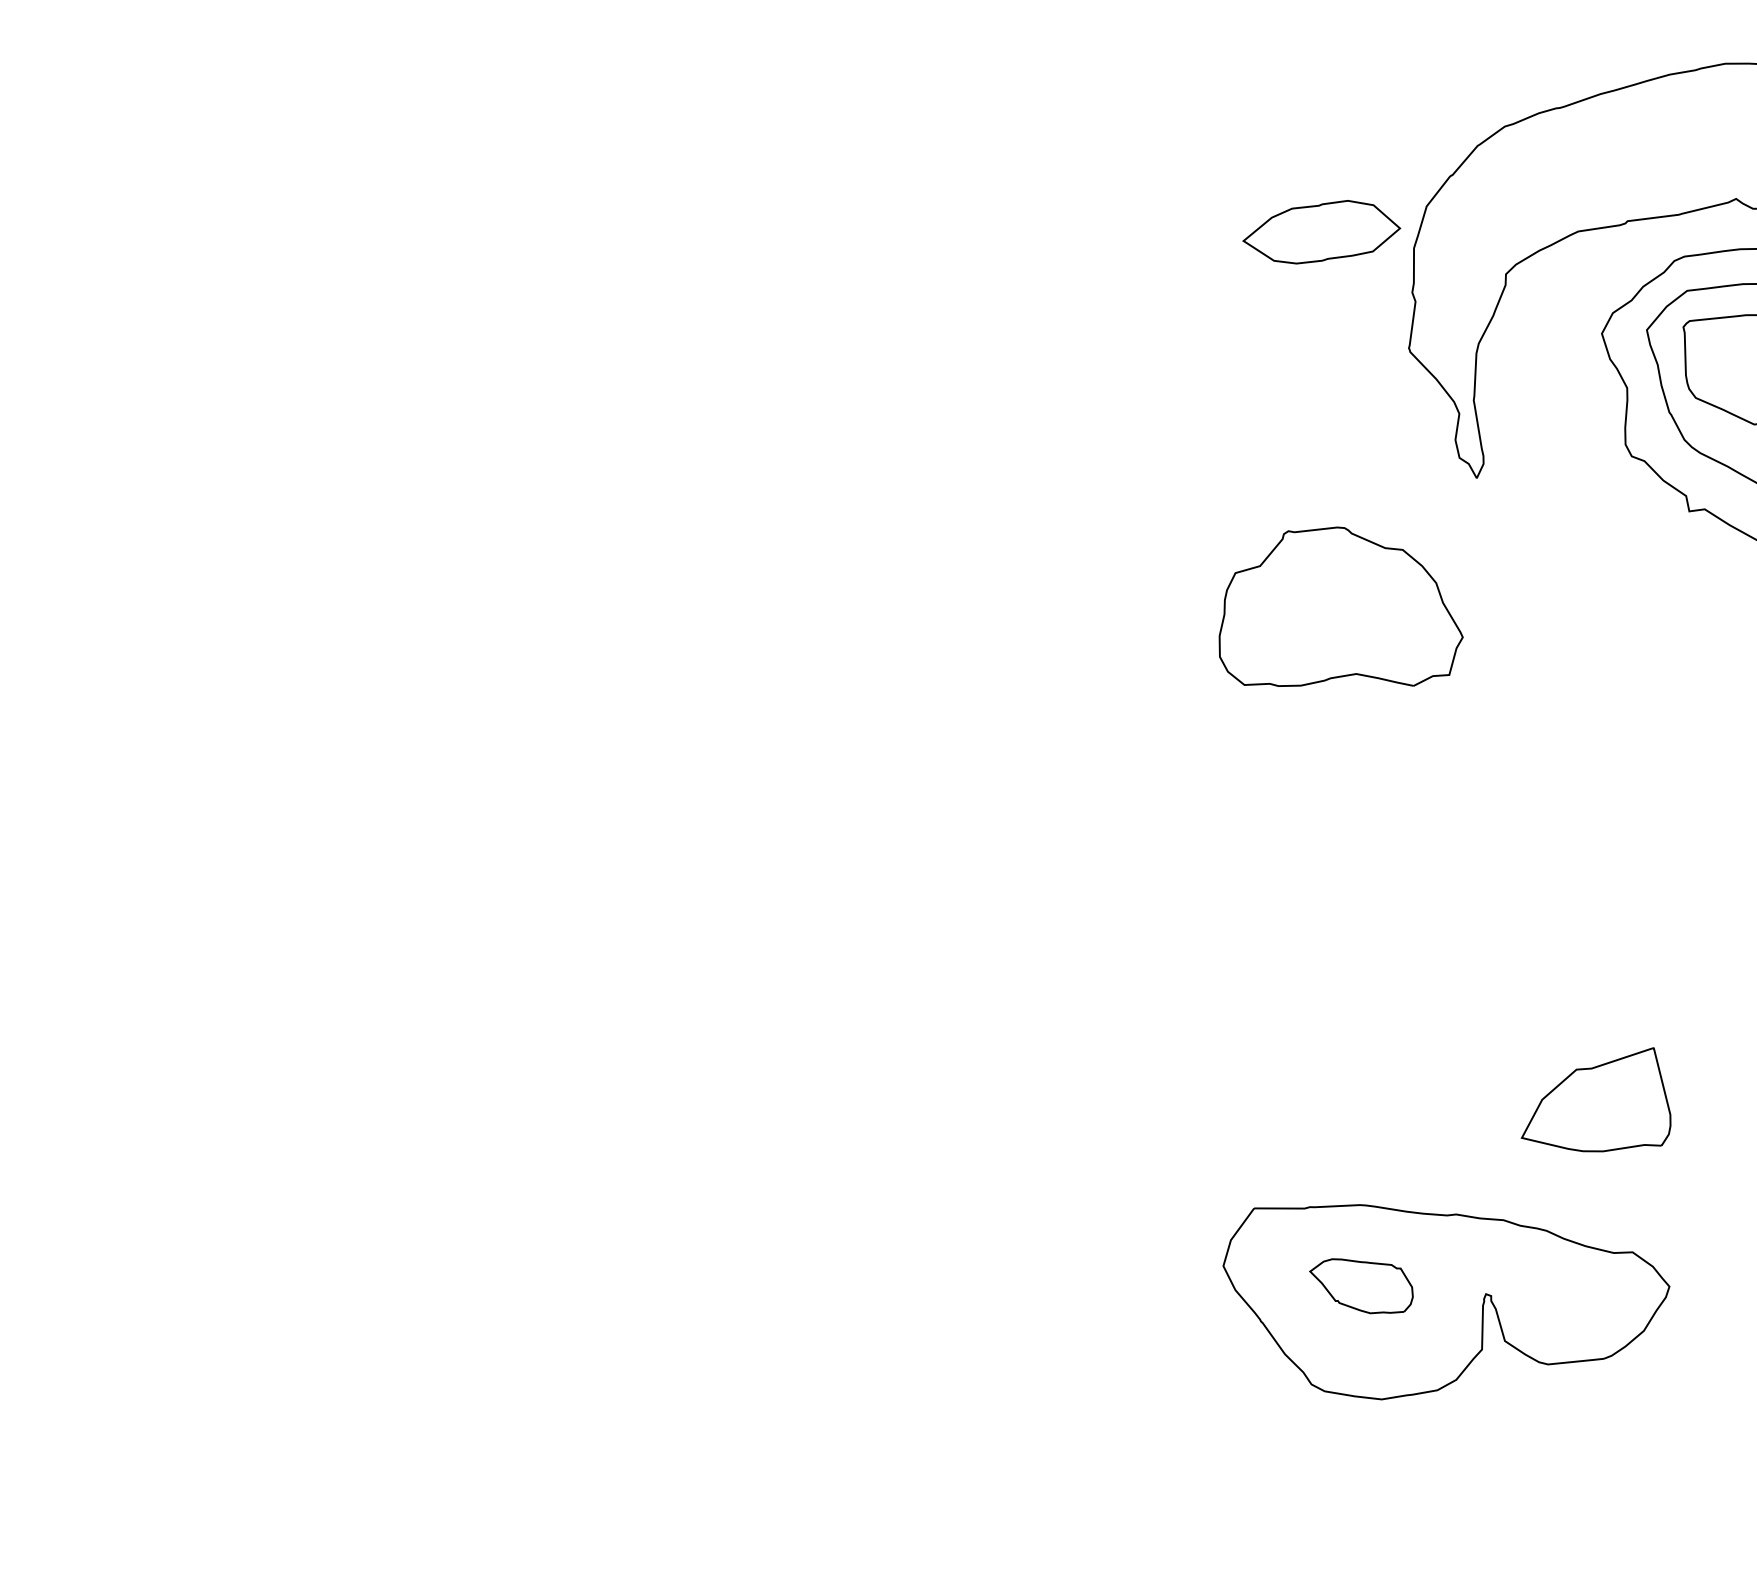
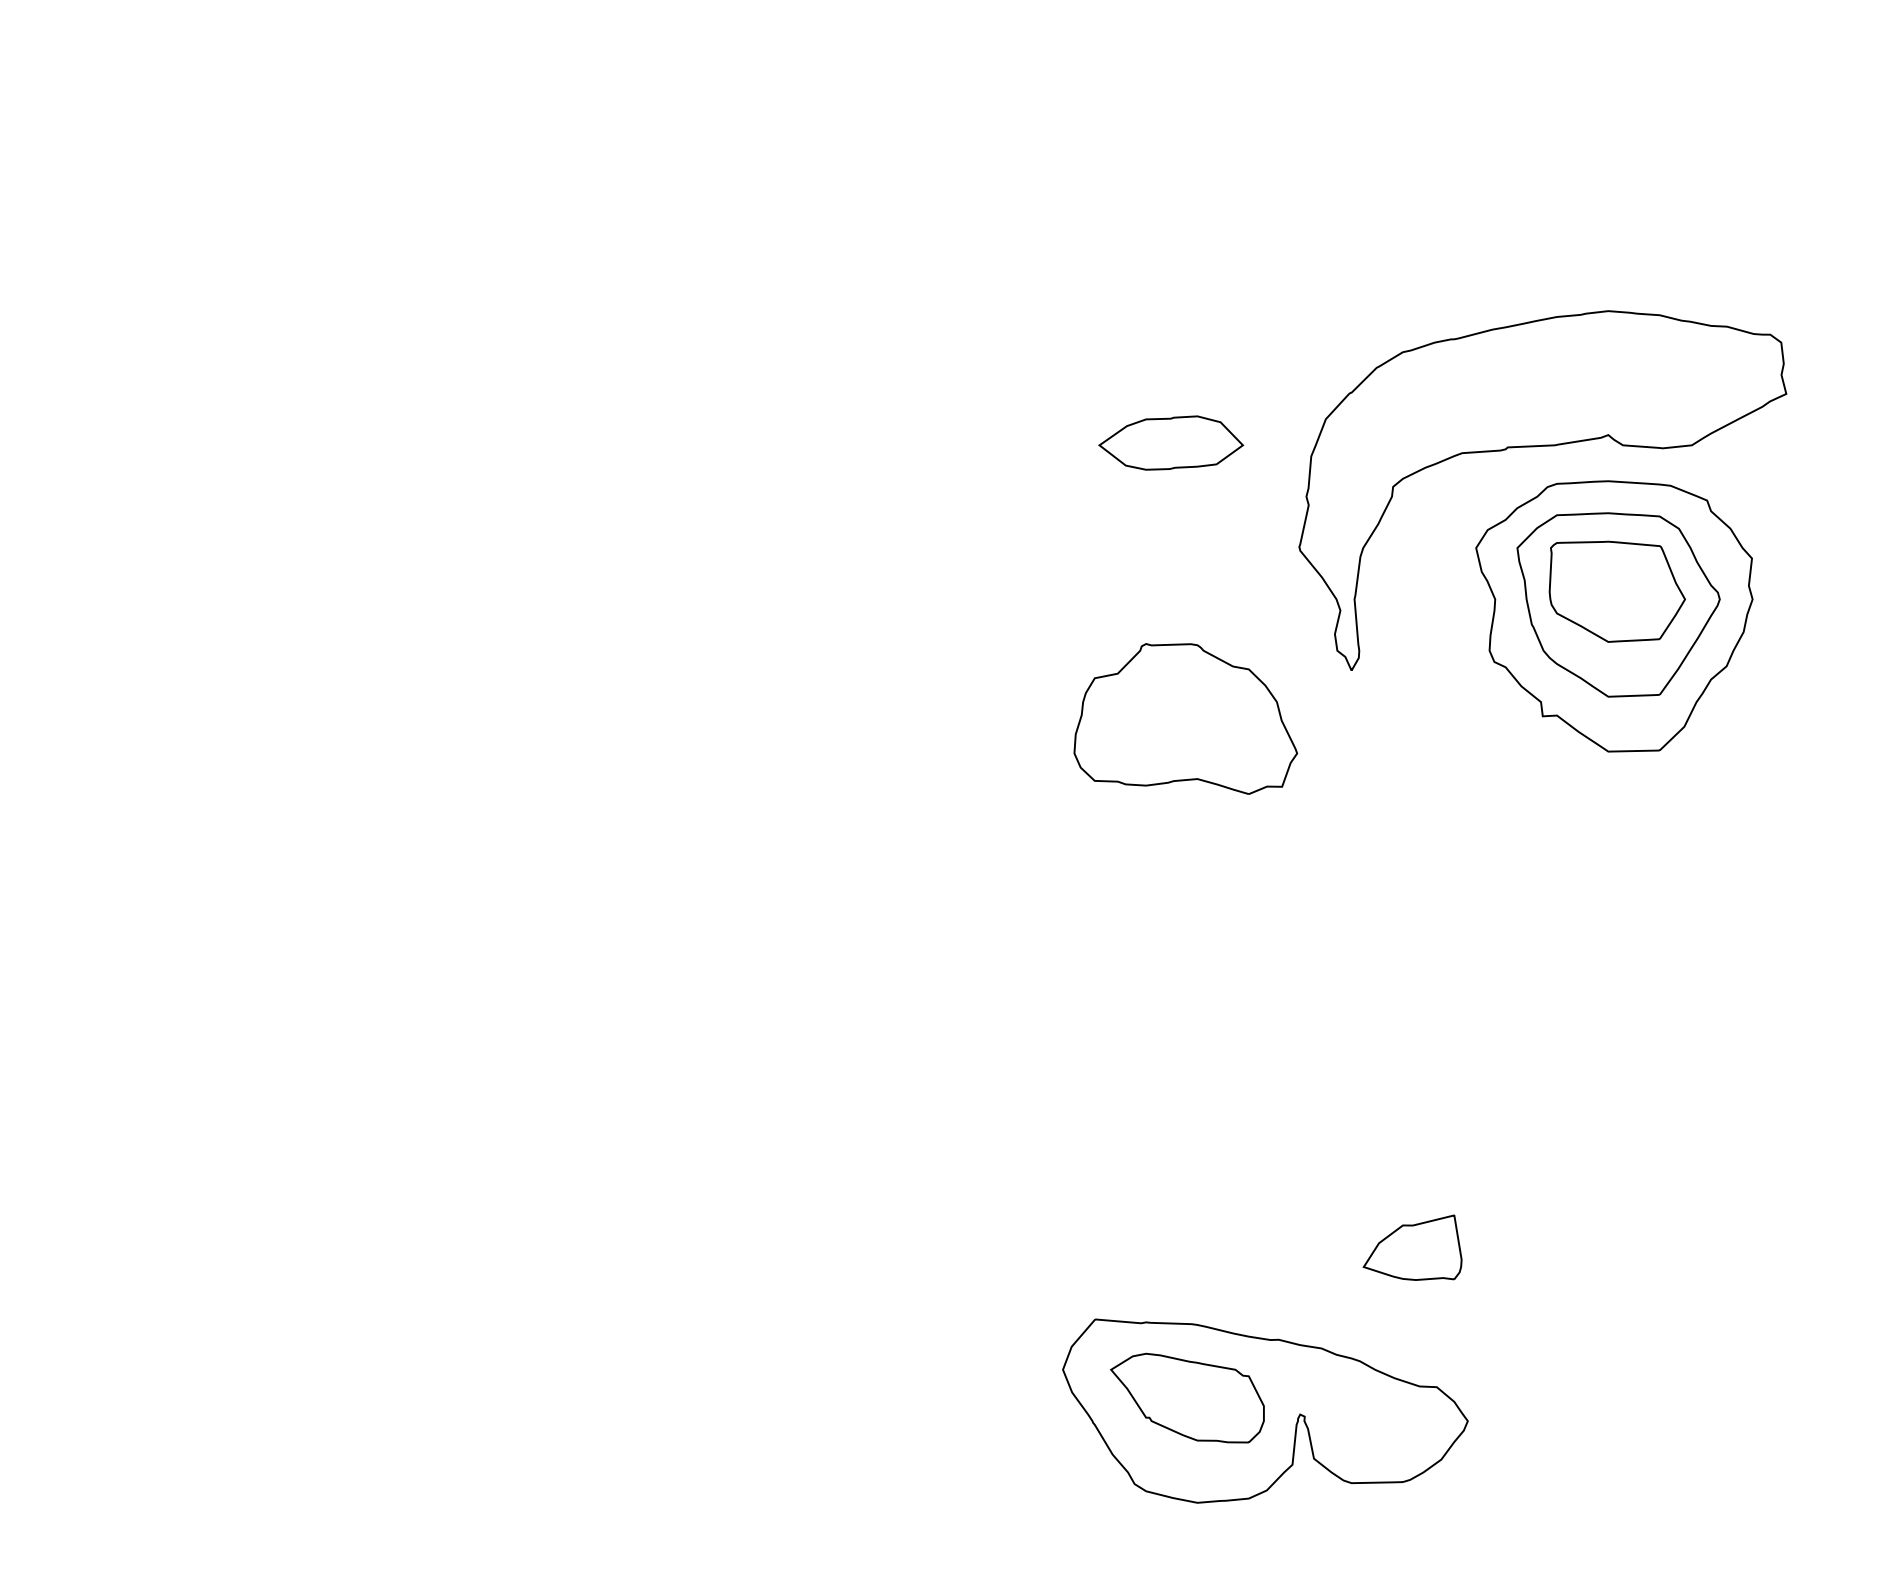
part: (1321, 231) -> (1171, 442), moved
part: (1337, 609) -> (1185, 718), moved
part: (1593, 1102) -> (1412, 1247), size x0.71
part: (1361, 1285) -> (1187, 1397), size x1.67

